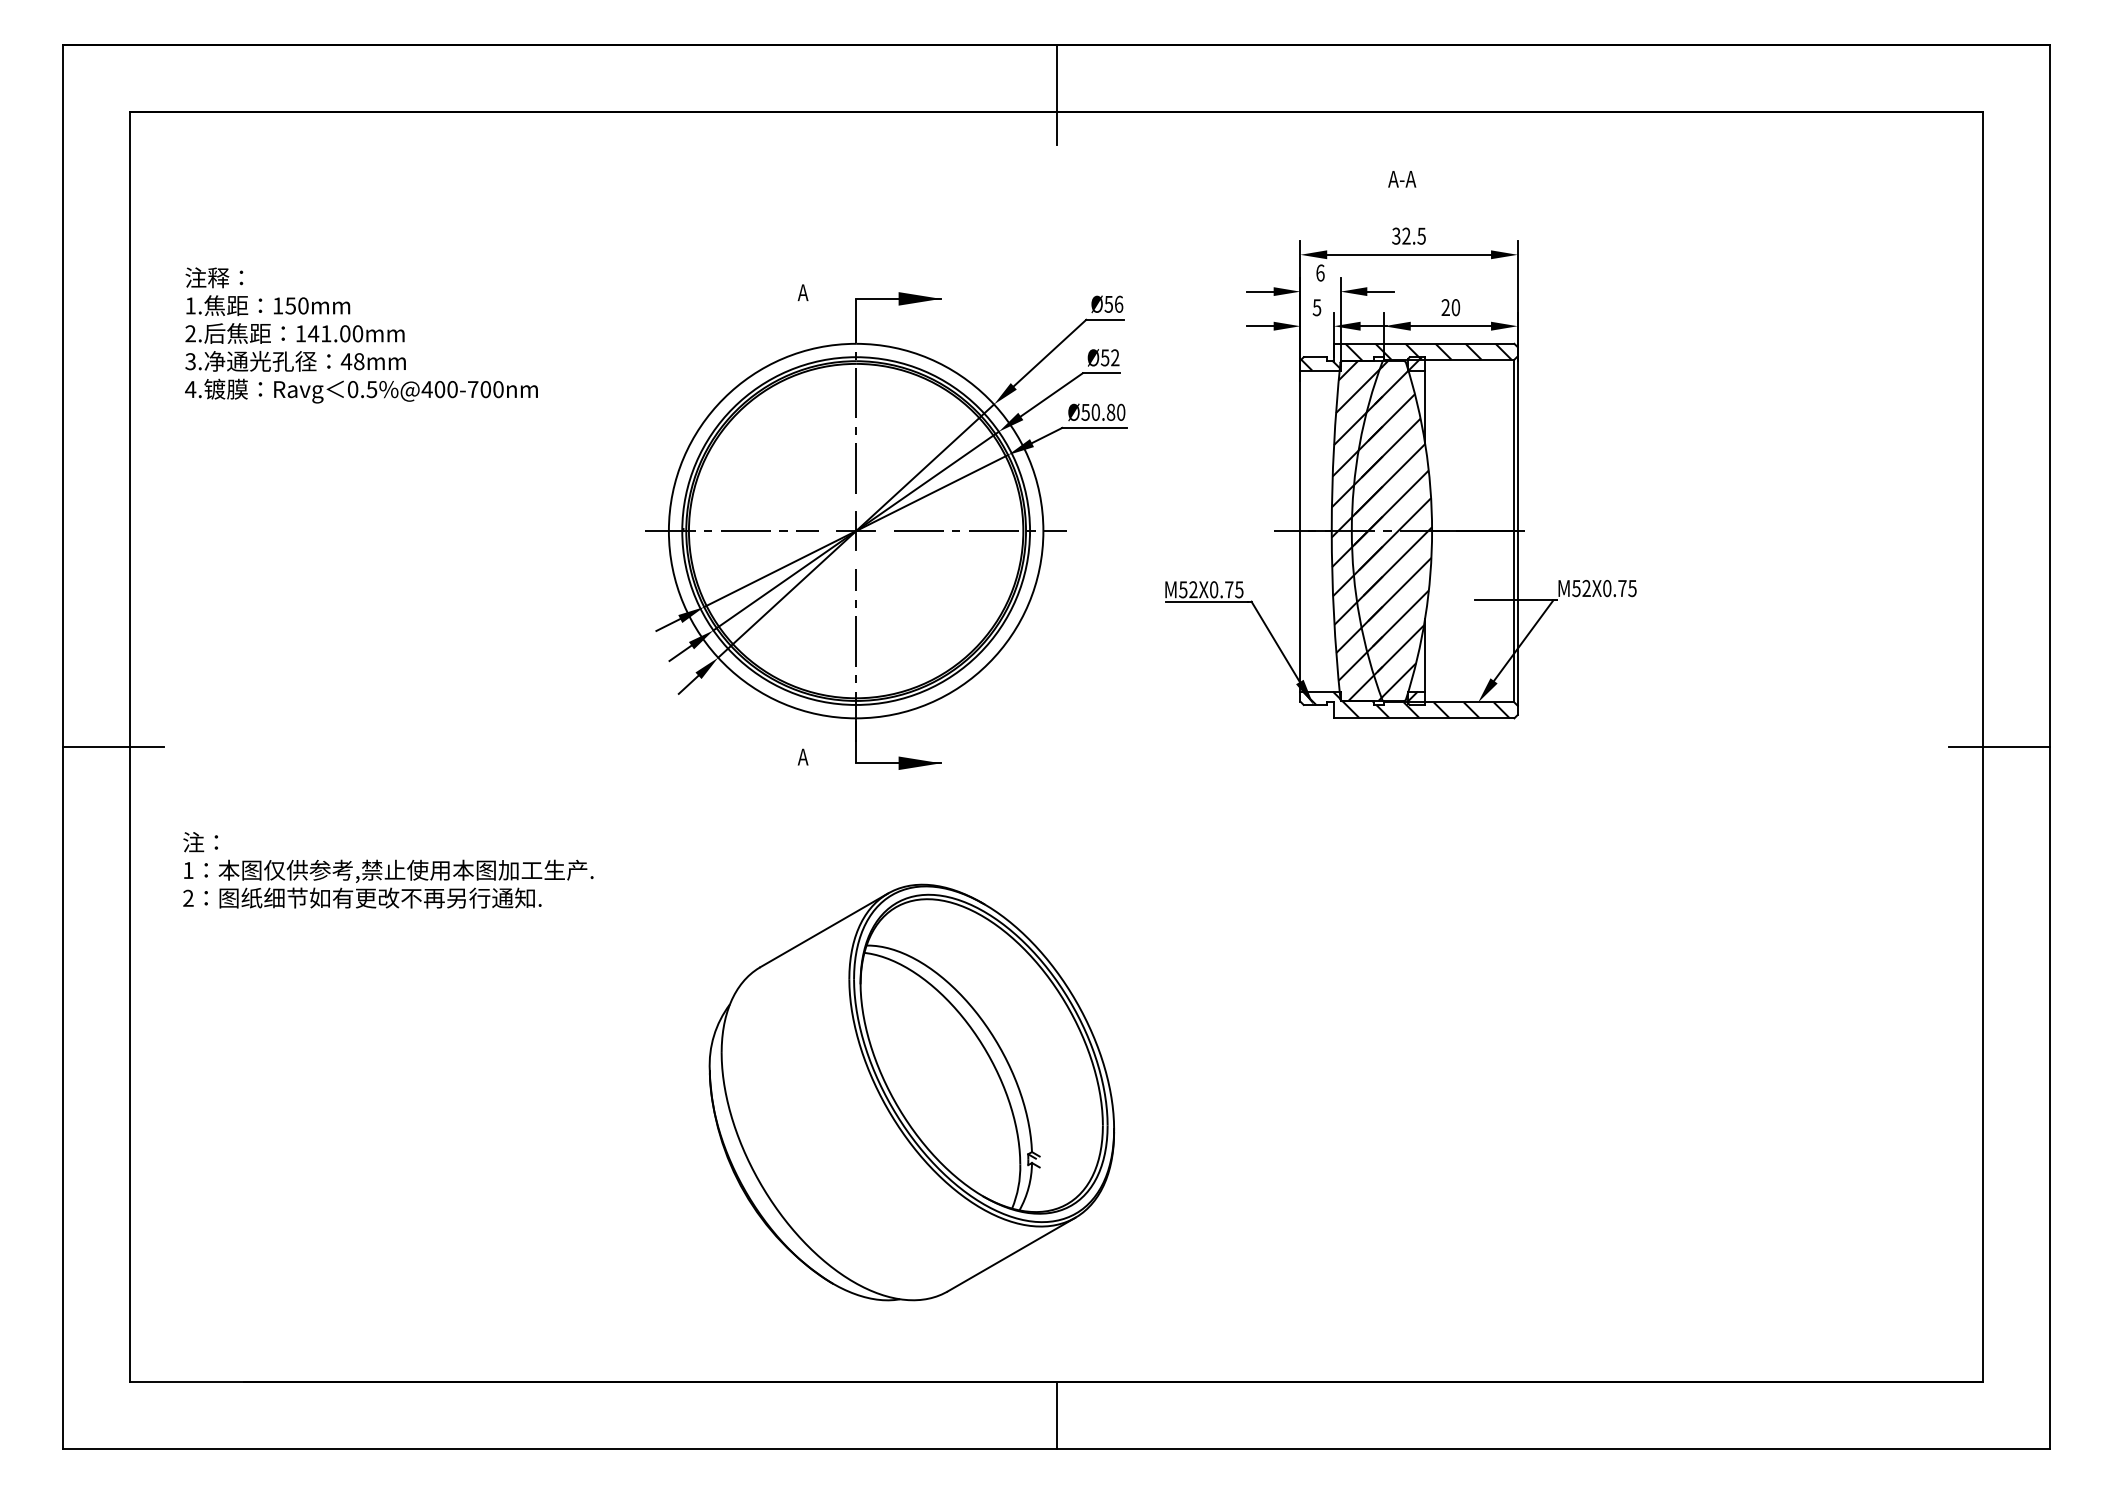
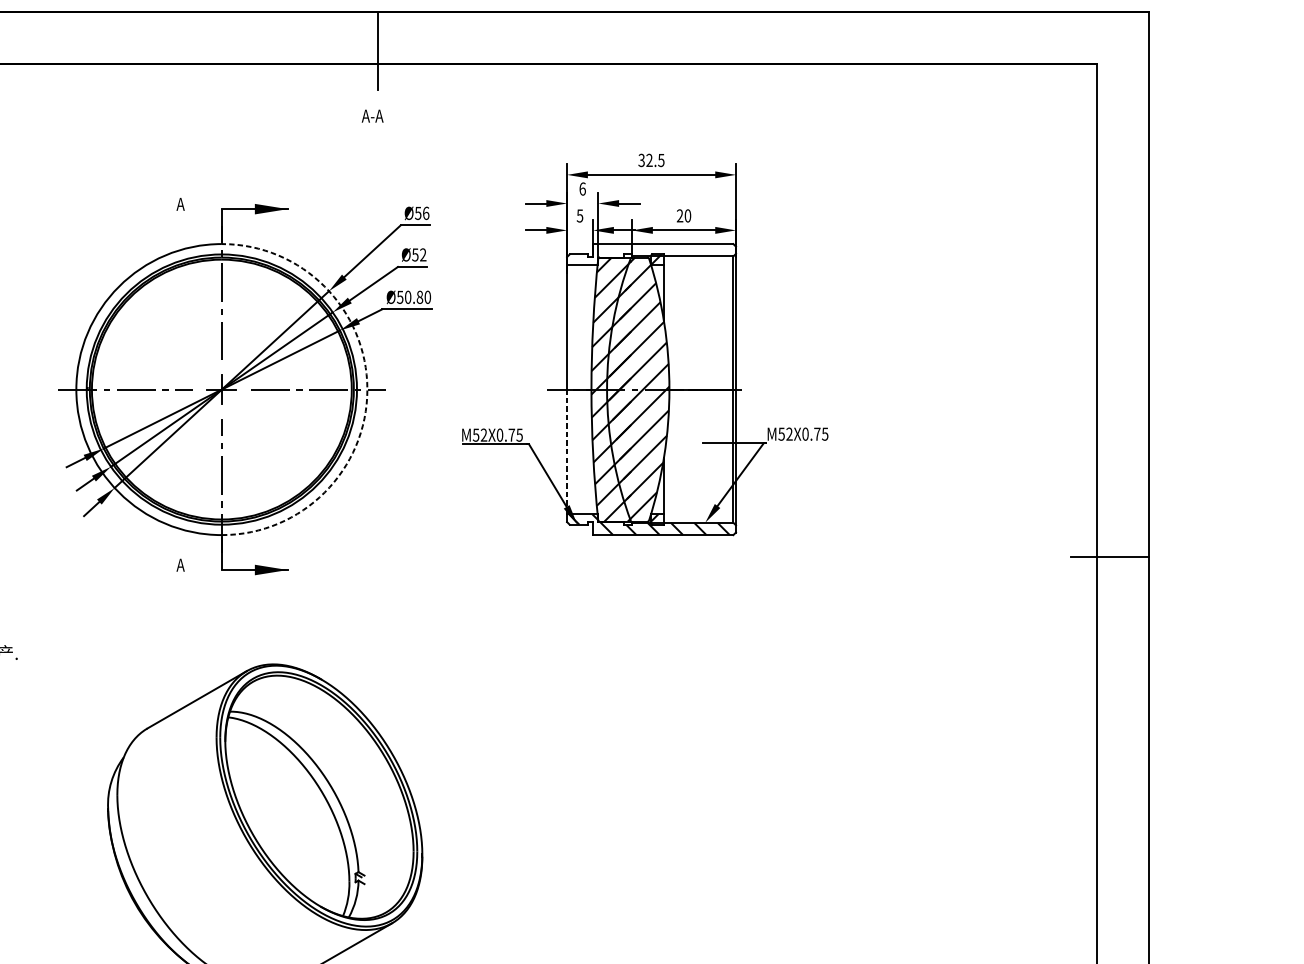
text: (1402, 179) -> (372, 116), moved
hatch: (1406, 356) -> (649, 253), removed
arc: (1043, 531) -> (367, 389), solid -> dashed
line: (1300, 610) -> (567, 451), solid -> dashed

